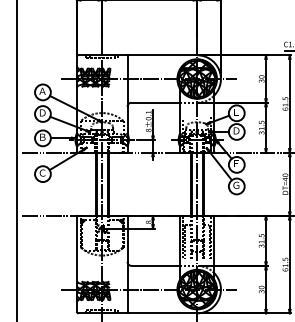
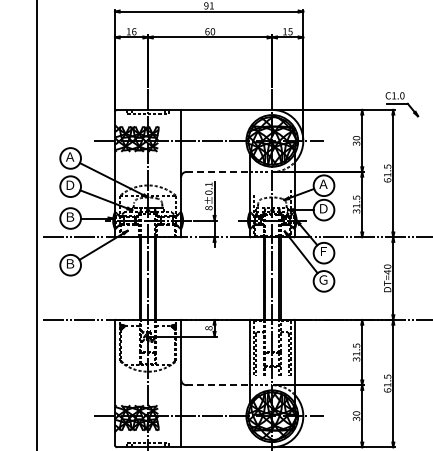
line: (156, 102) -> (218, 171), solid -> dashed
text: (236, 111) -> (323, 183), Ｅ -> Ａ
text: (42, 172) -> (70, 263), Ｃ -> Ｂ
line: (156, 266) -> (218, 385), solid -> dashed

